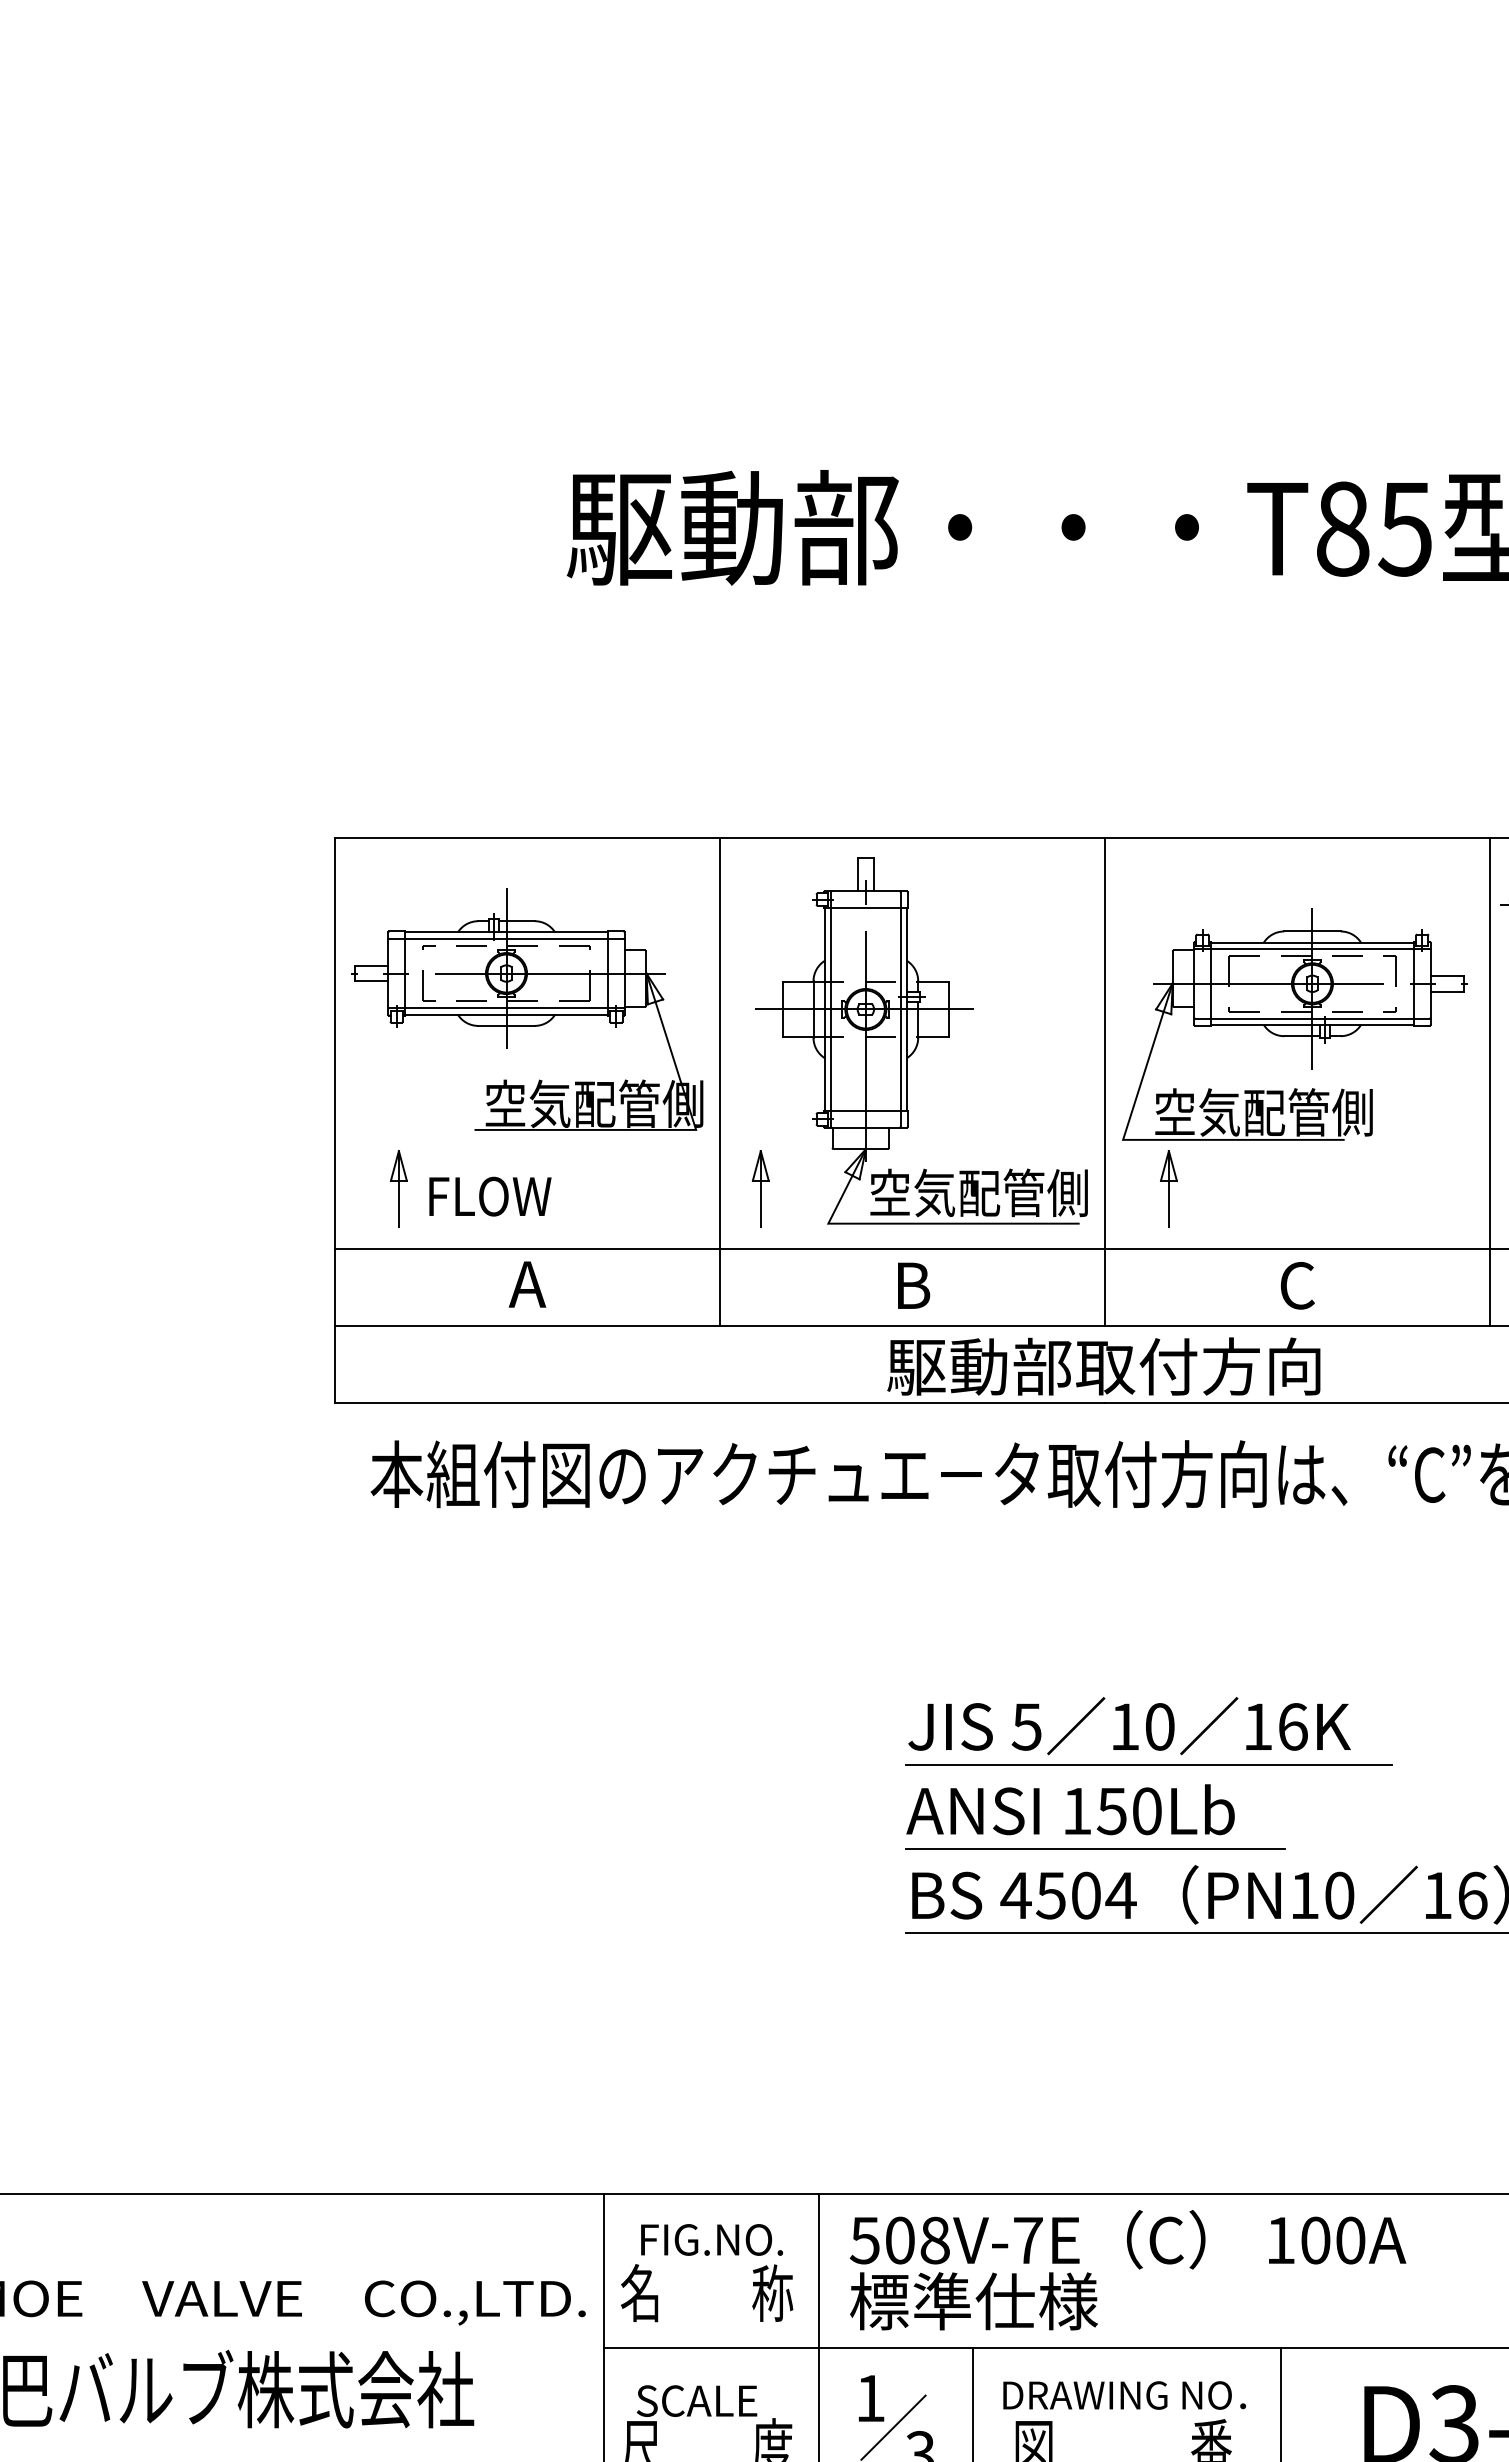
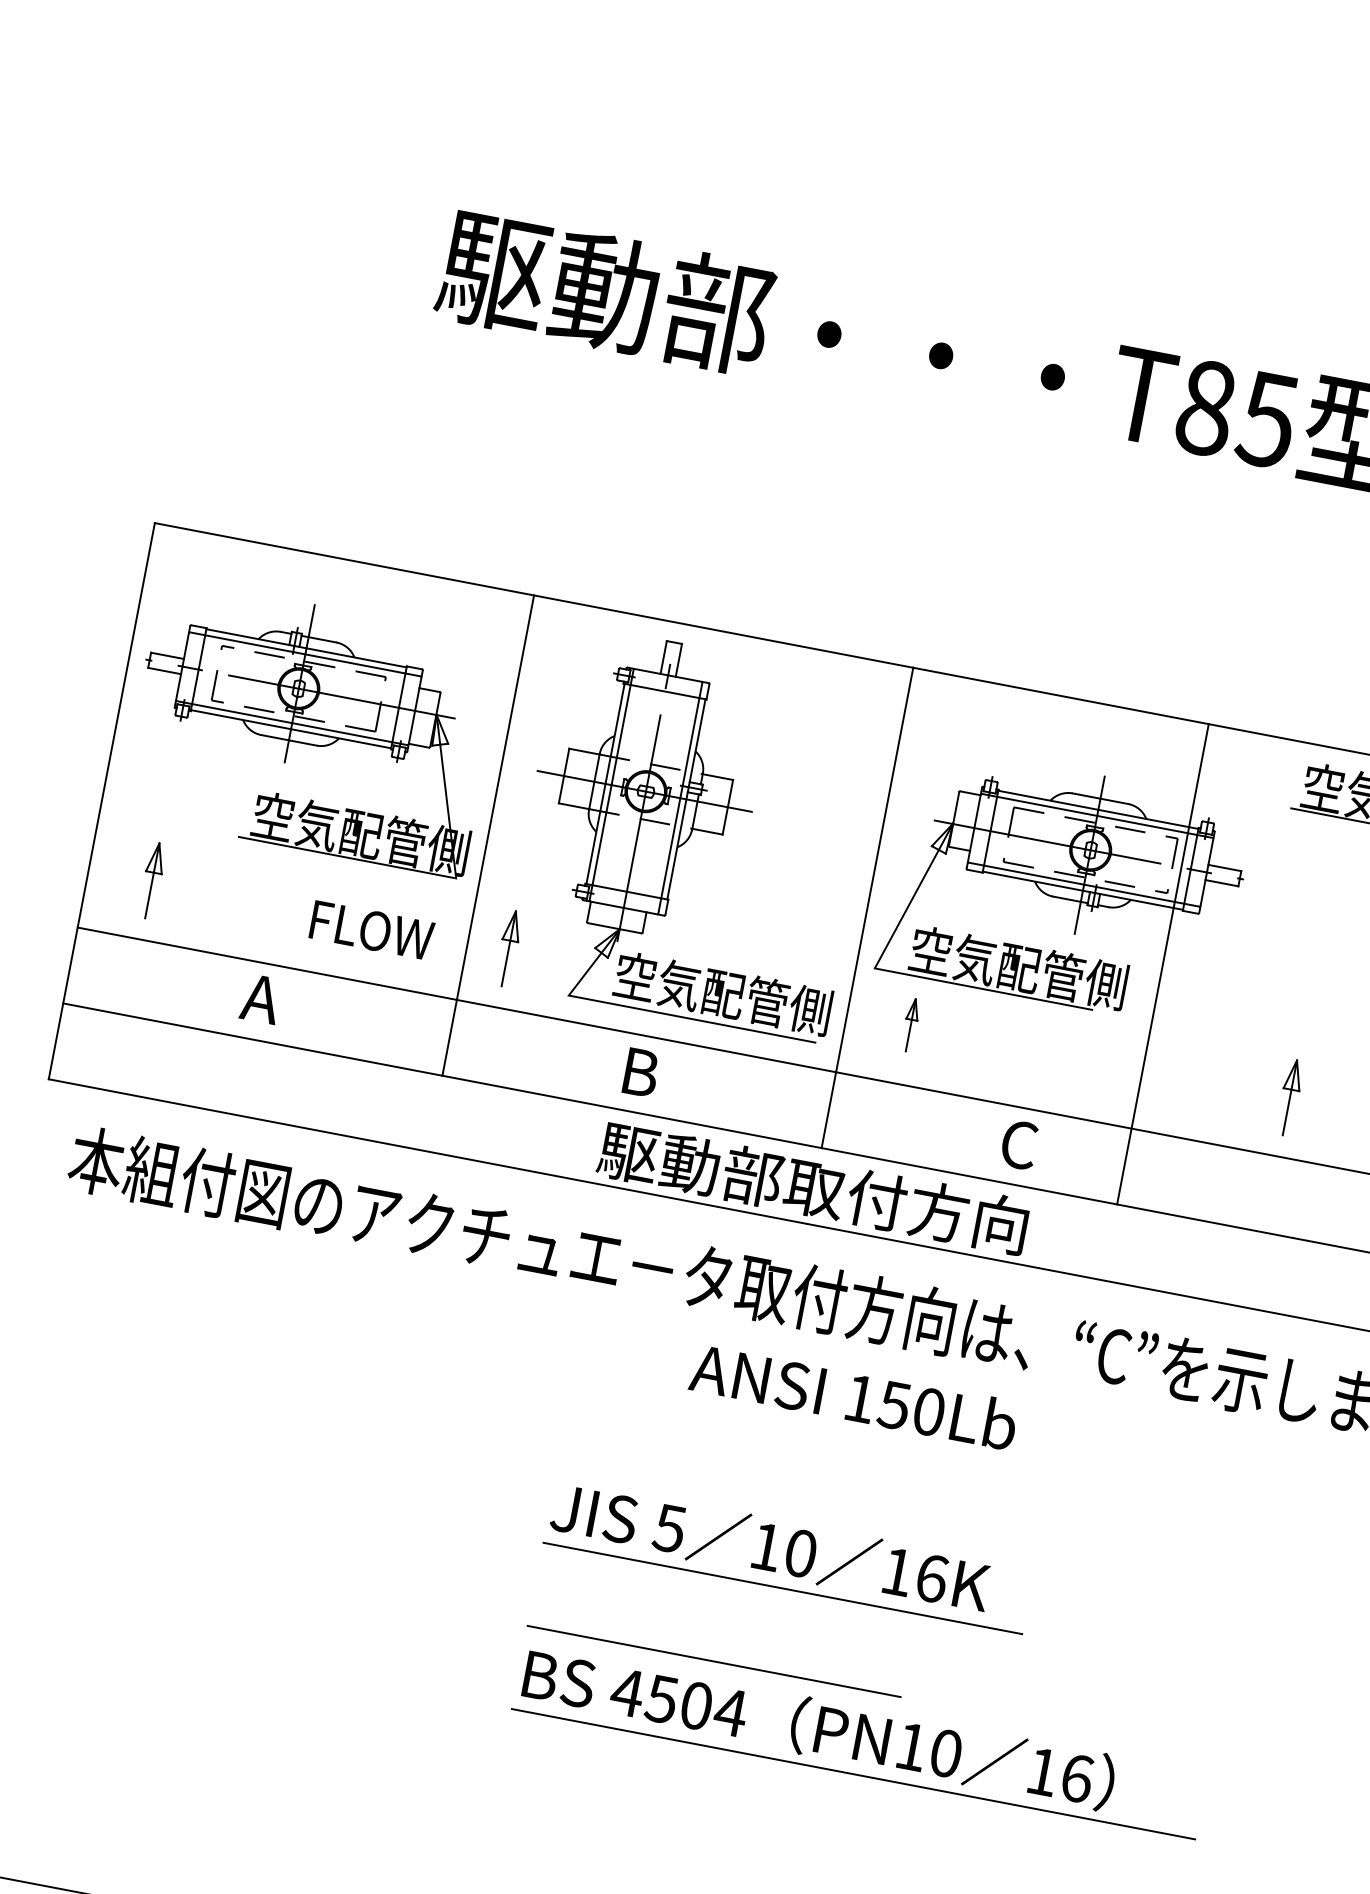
line: (1489, 1081) -> (1162, 963), moved
part: (1168, 1188) -> (910, 1024), size x0.7
text: (490, 1196) -> (372, 930), moved
text: (1070, 1809) -> (853, 1395), moved

